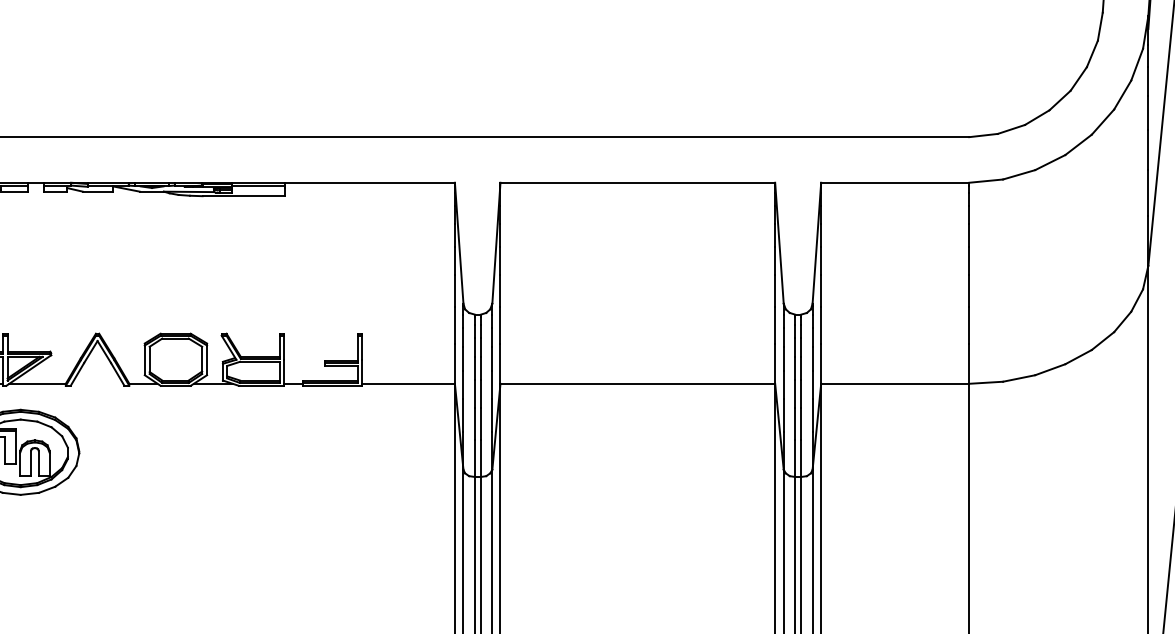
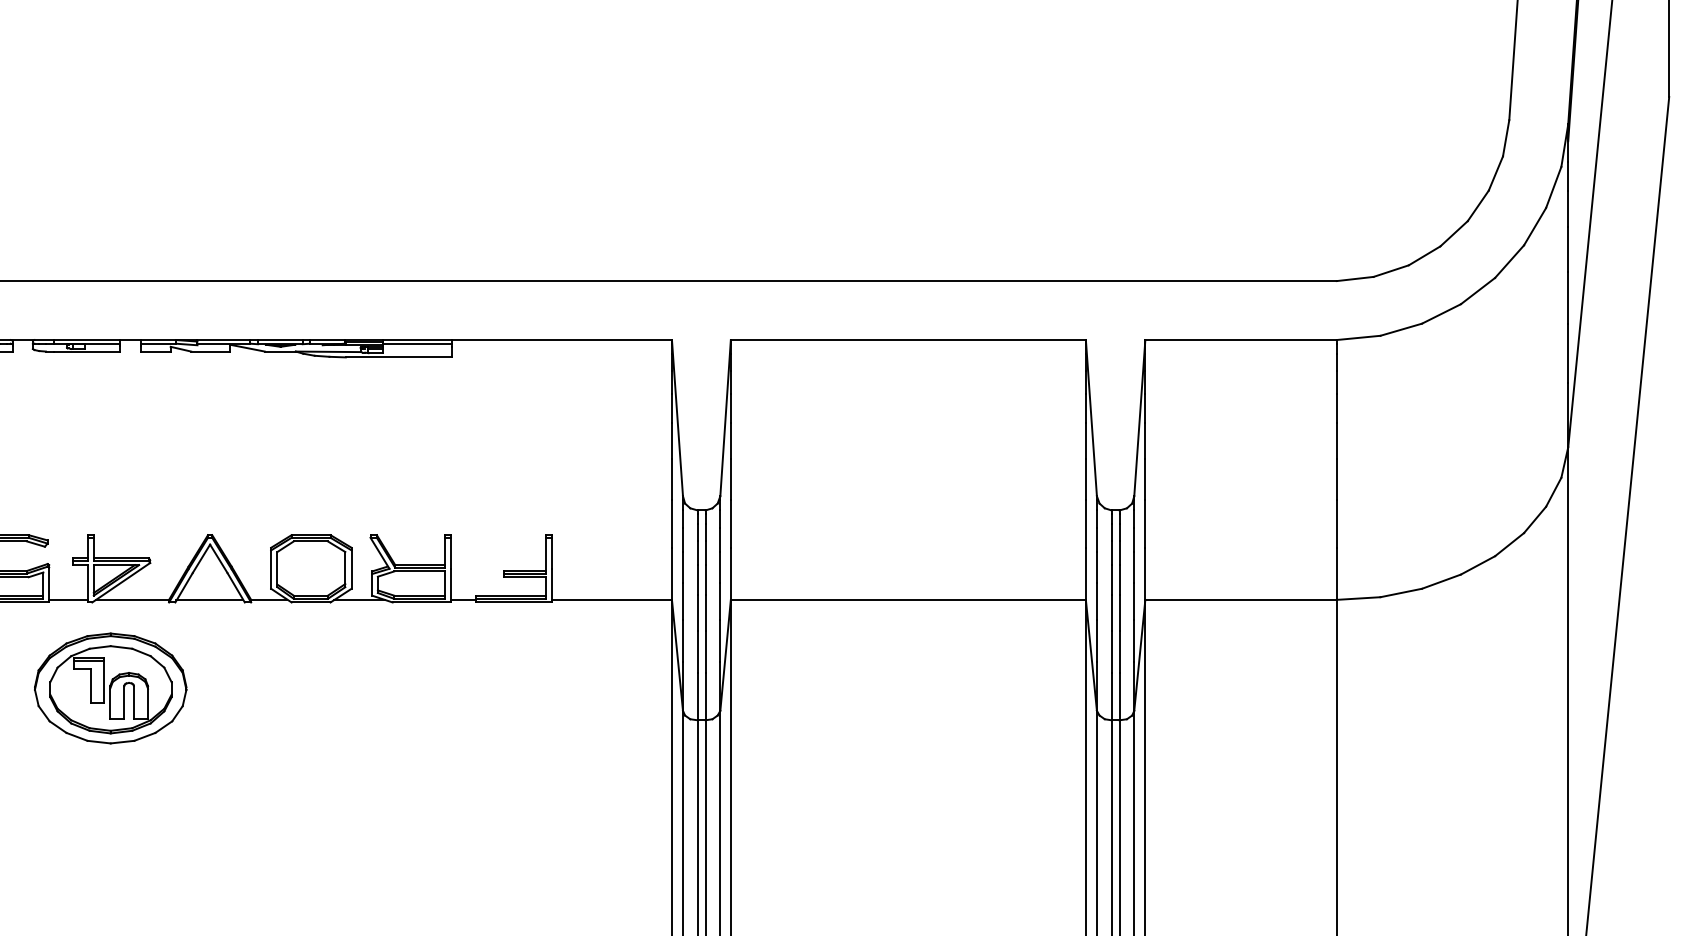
line: (97, 383) -> (209, 599), added

